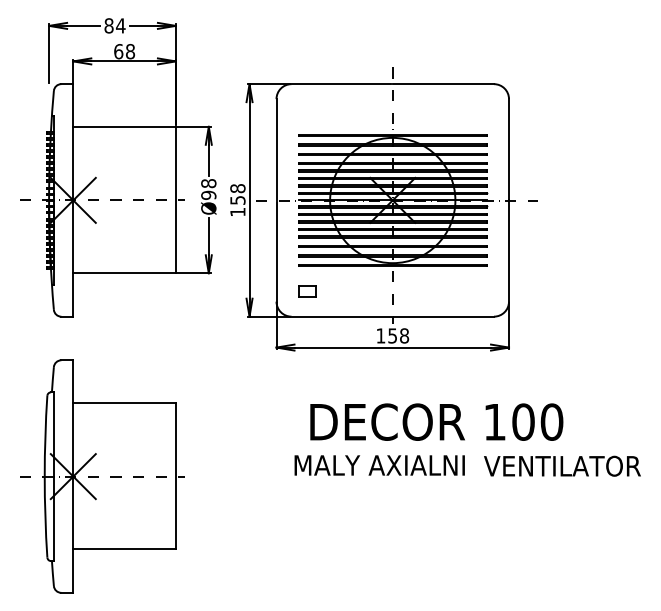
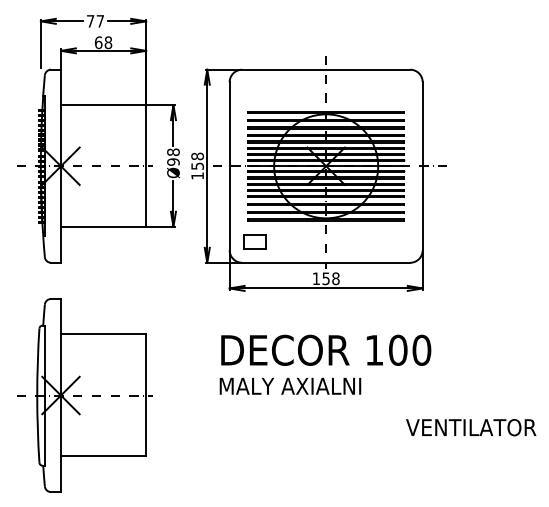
text: (114, 25) -> (95, 21), 84 -> 77
part: (307, 291) -> (255, 241), size x1.6
text: (436, 421) -> (325, 349), moved
text: (379, 465) -> (290, 386), moved
text: (562, 465) -> (471, 427), moved

